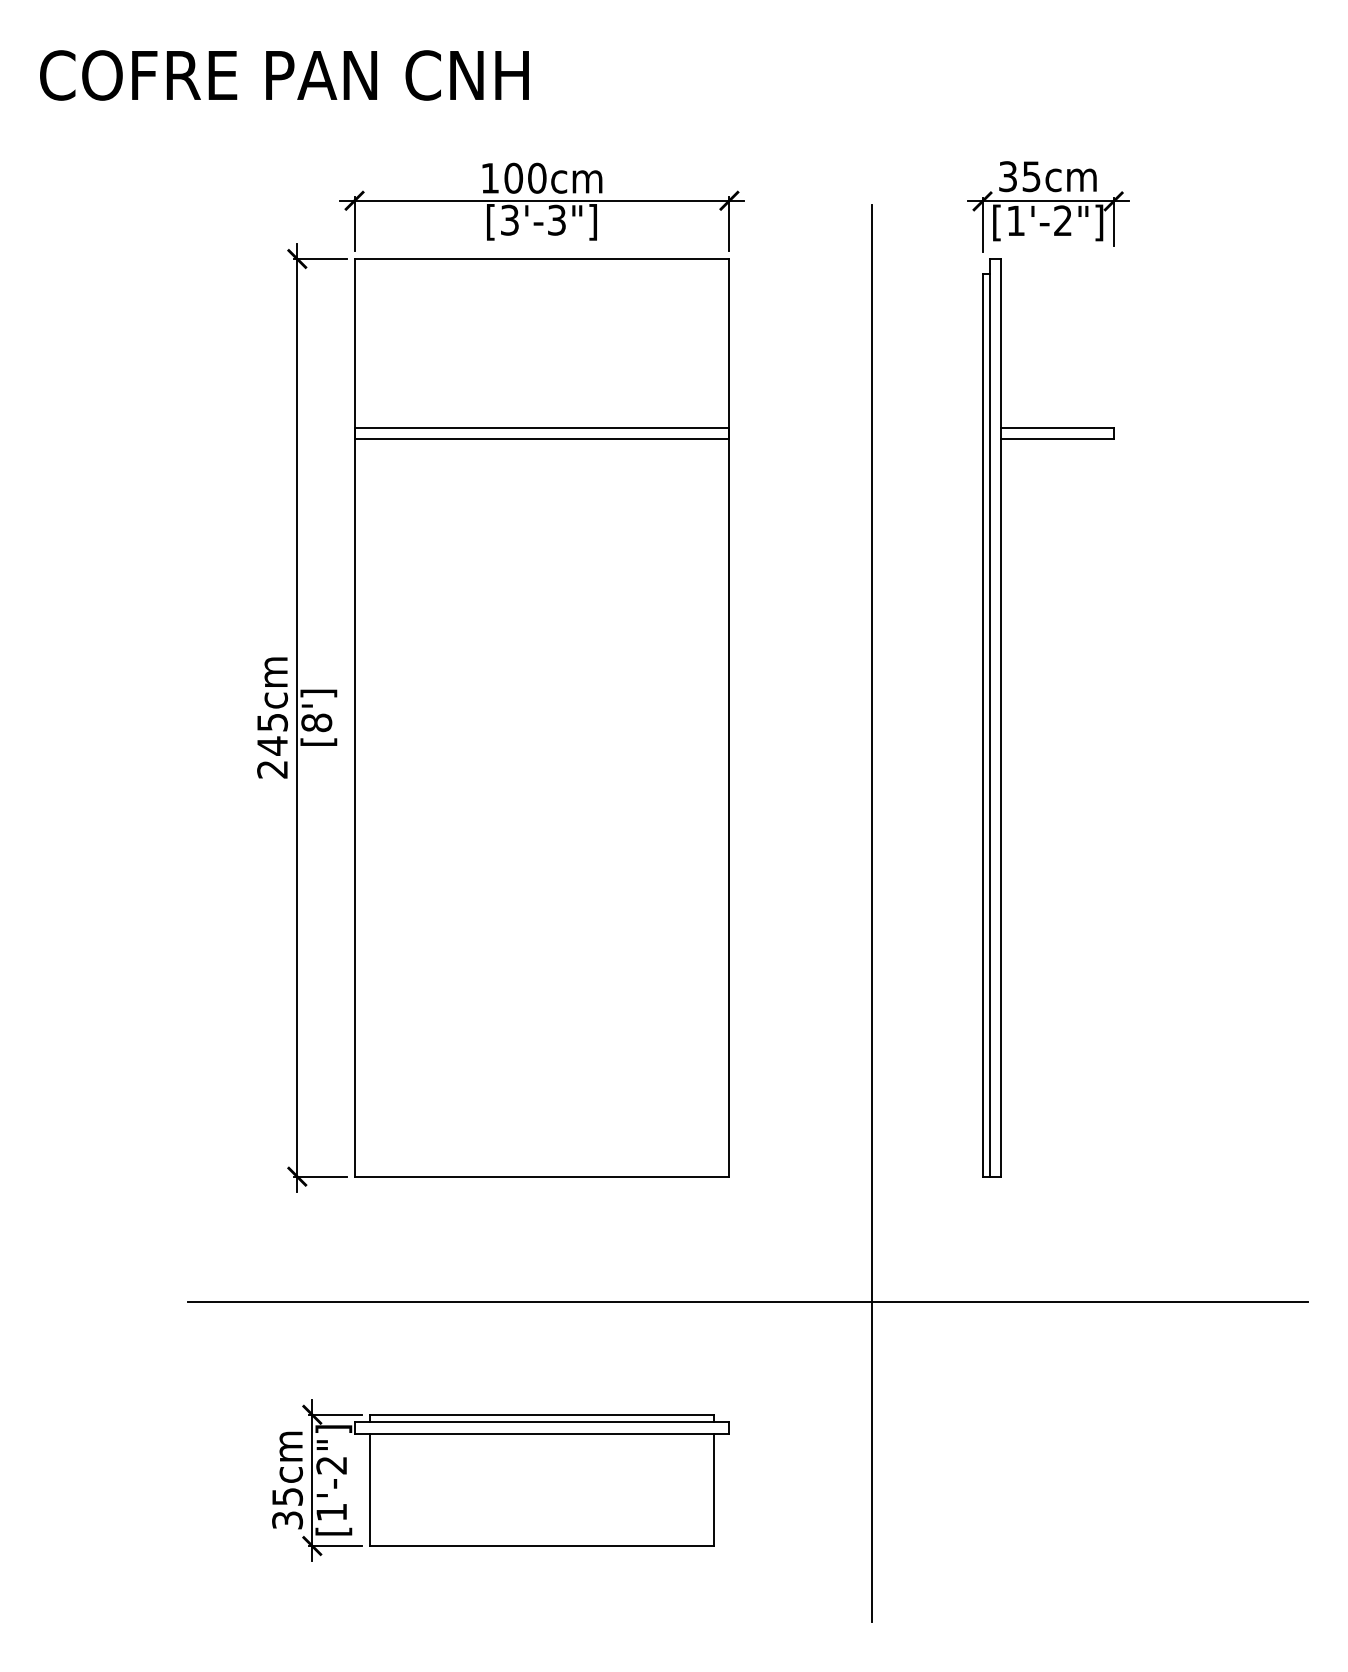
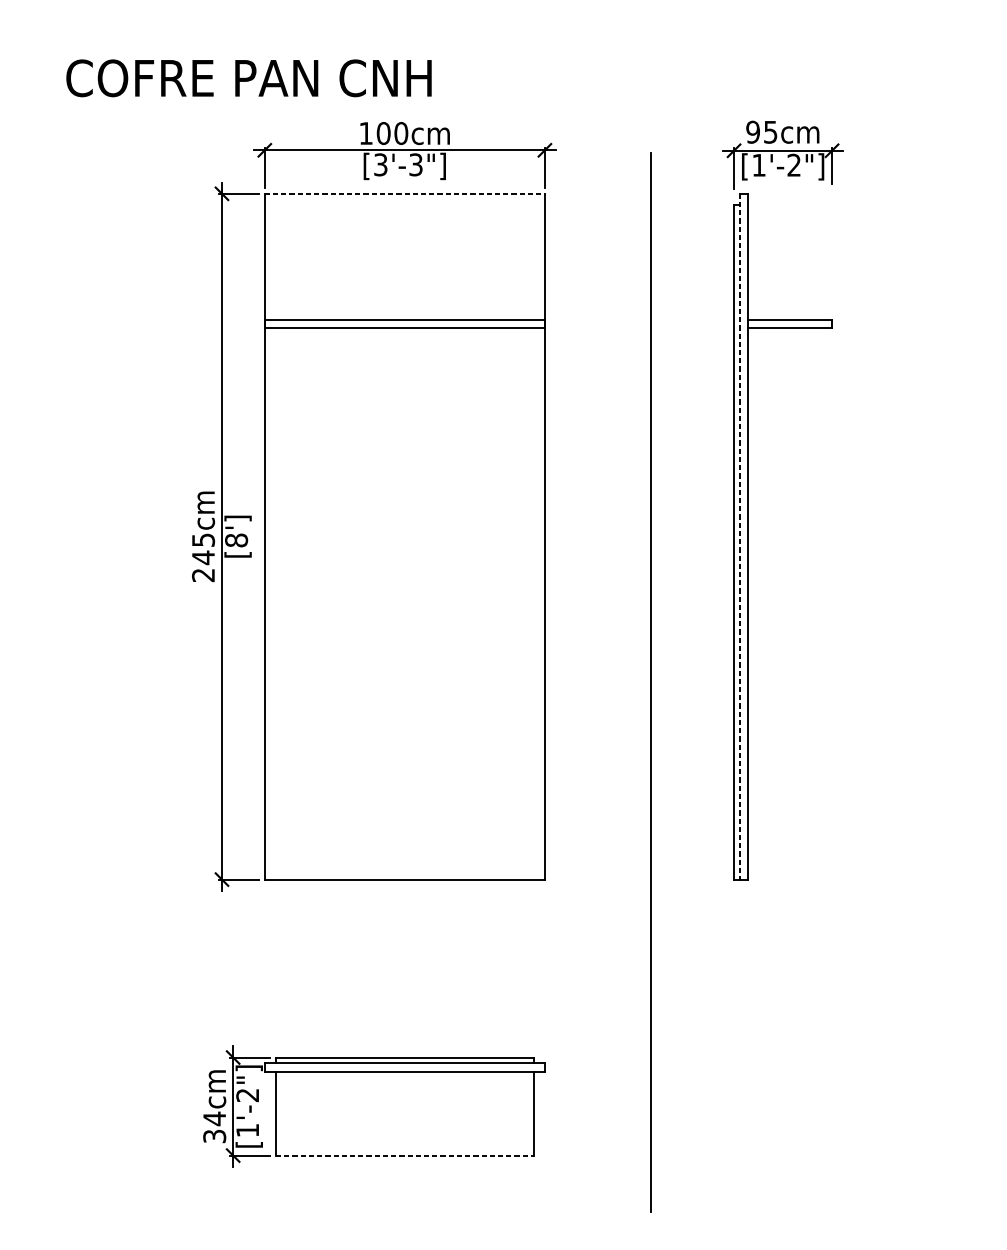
text: (284, 75) -> (249, 78), moved
text: (1007, 176) -> (752, 132), 35cm -> 95cm
line: (542, 259) -> (405, 194), solid -> dashed
line: (990, 718) -> (740, 537), solid -> dashed
line: (747, 1301) -> (558, 972), removed
text: (287, 1496) -> (214, 1118), 35cm -> 34cm
line: (542, 1546) -> (405, 1155), solid -> dashed

